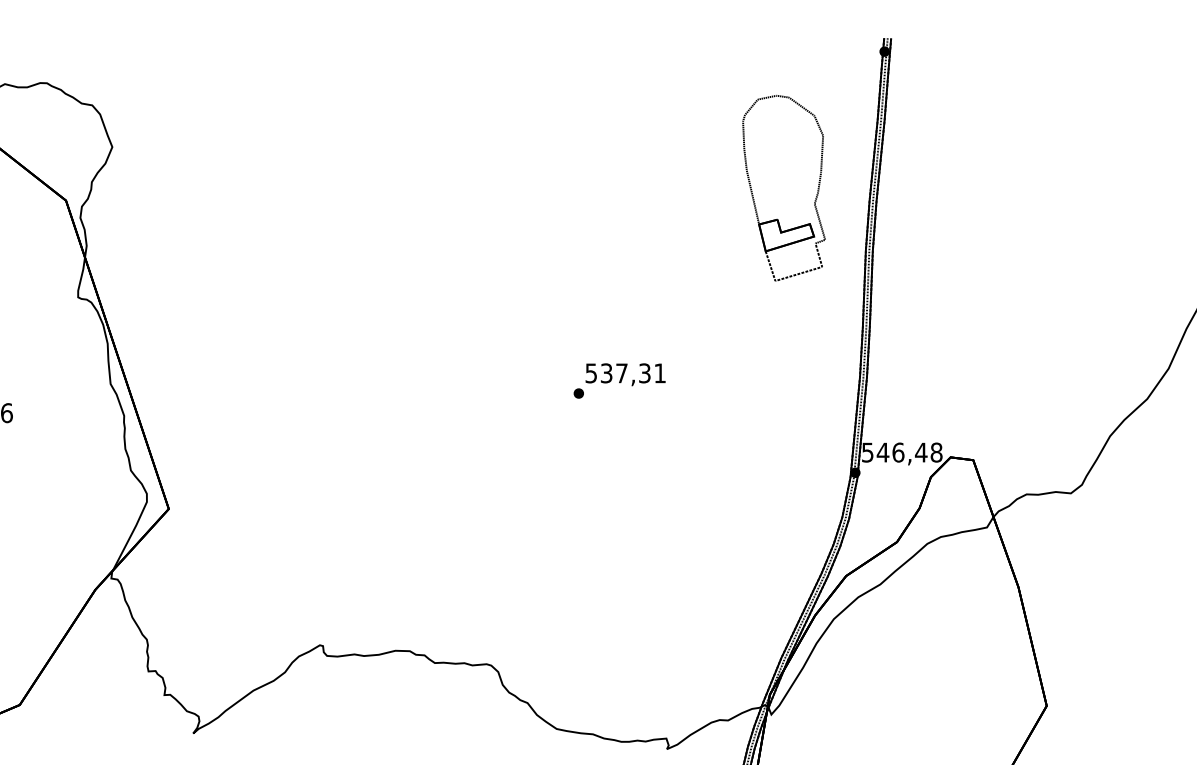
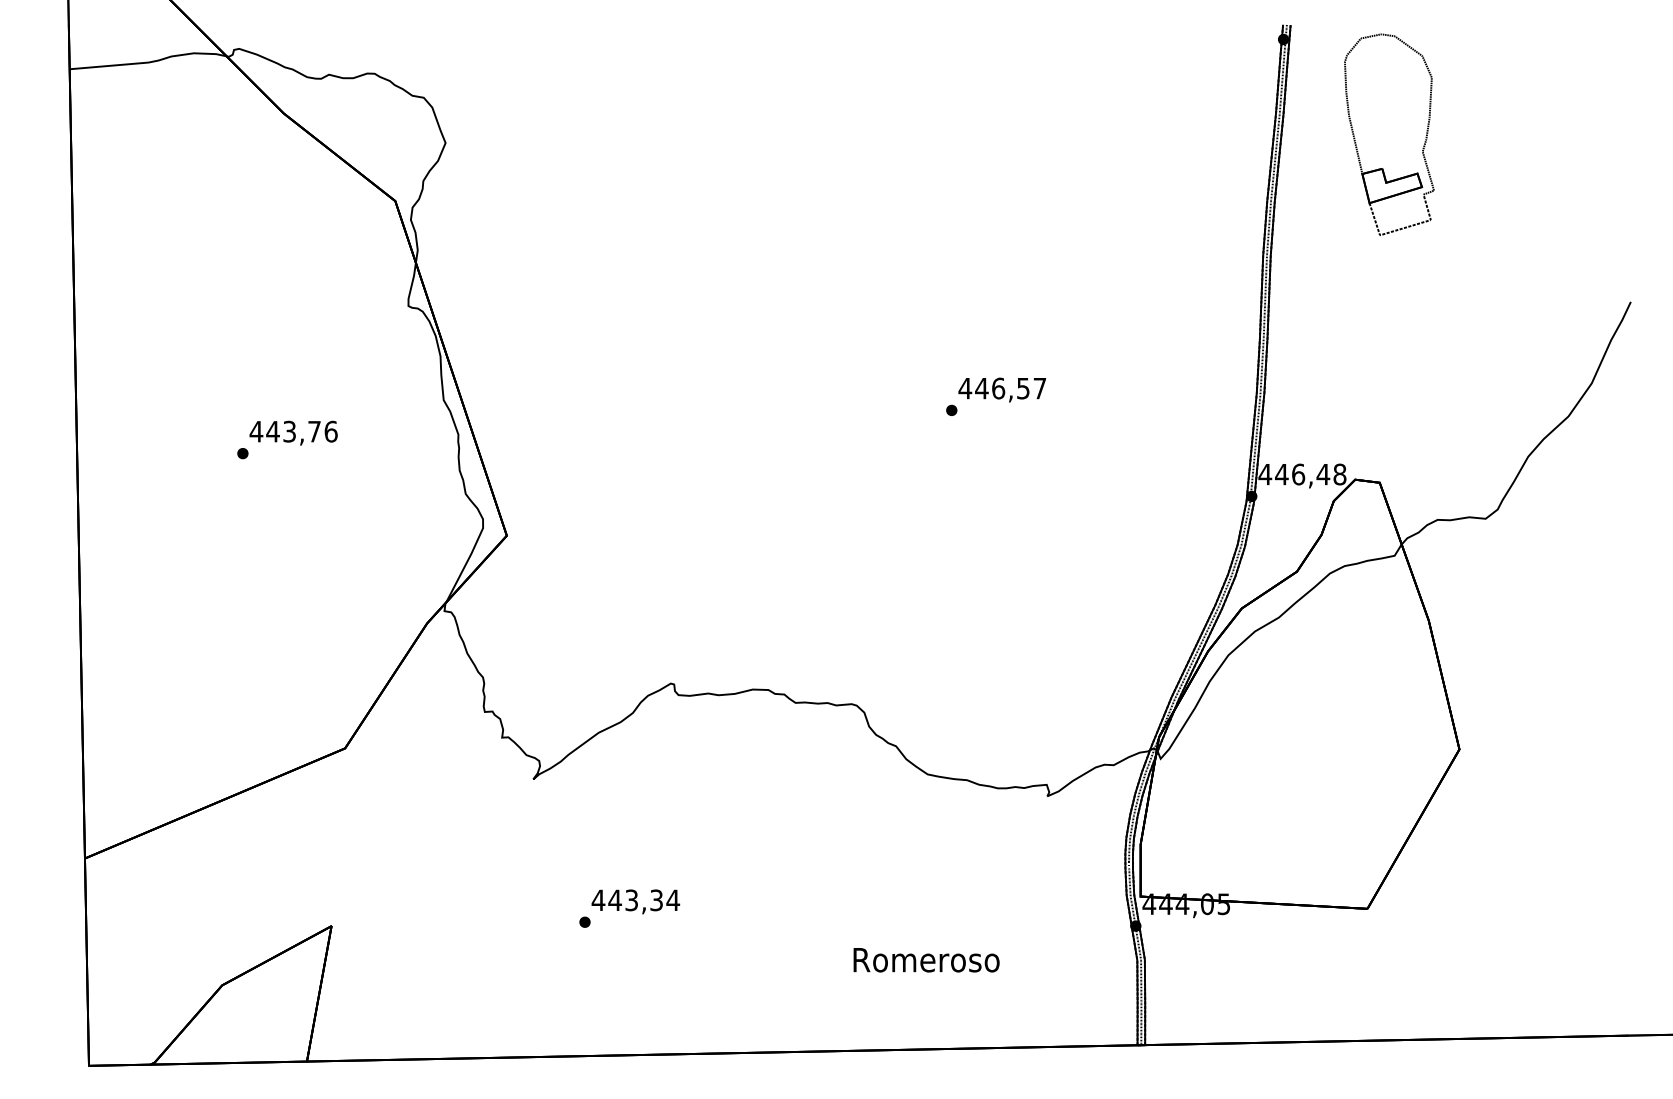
part: (753, 195) -> (1356, 142), moved
text: (625, 373) -> (1002, 388), 537,31 -> 446,57
text: (867, 452) -> (1265, 474), 546,48 -> 446,48

